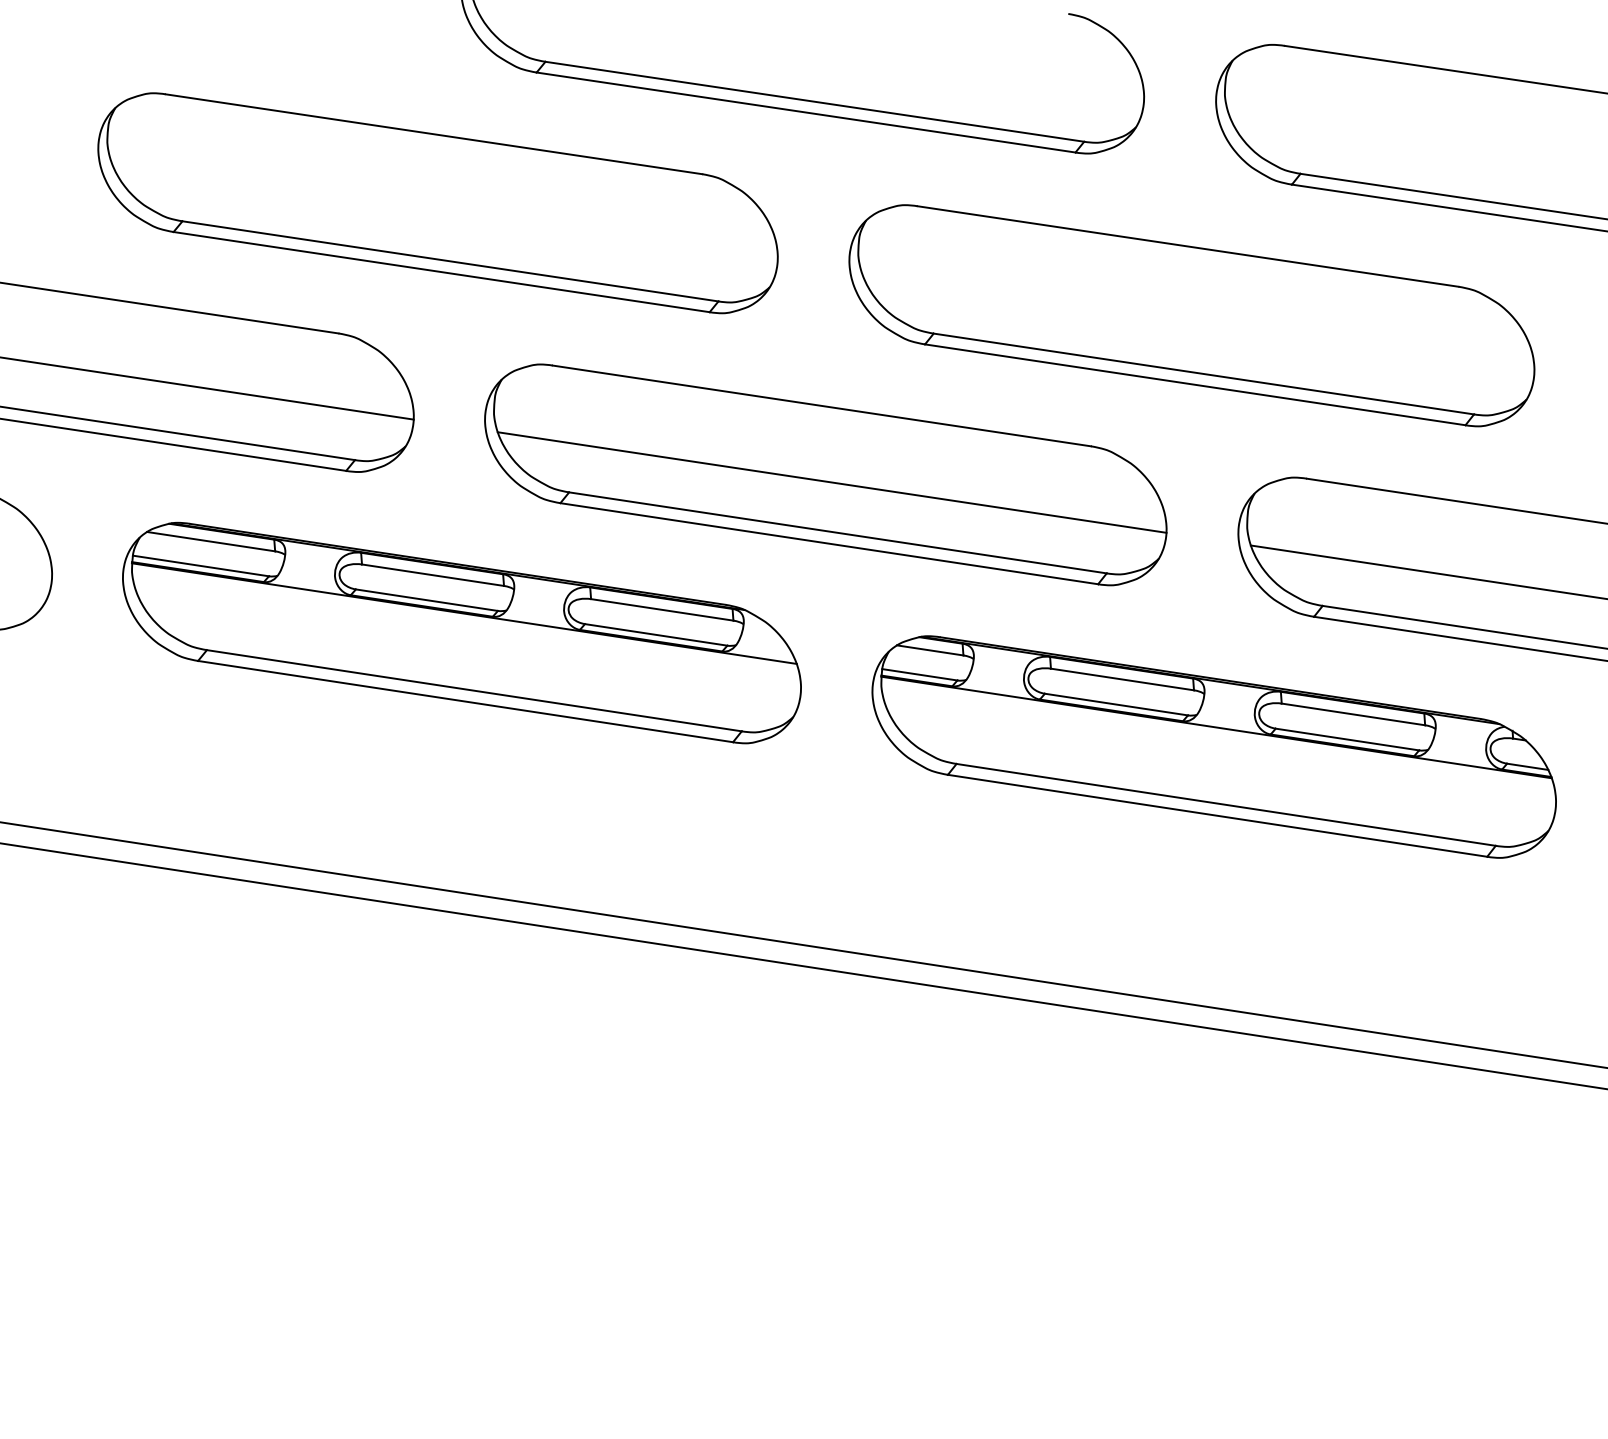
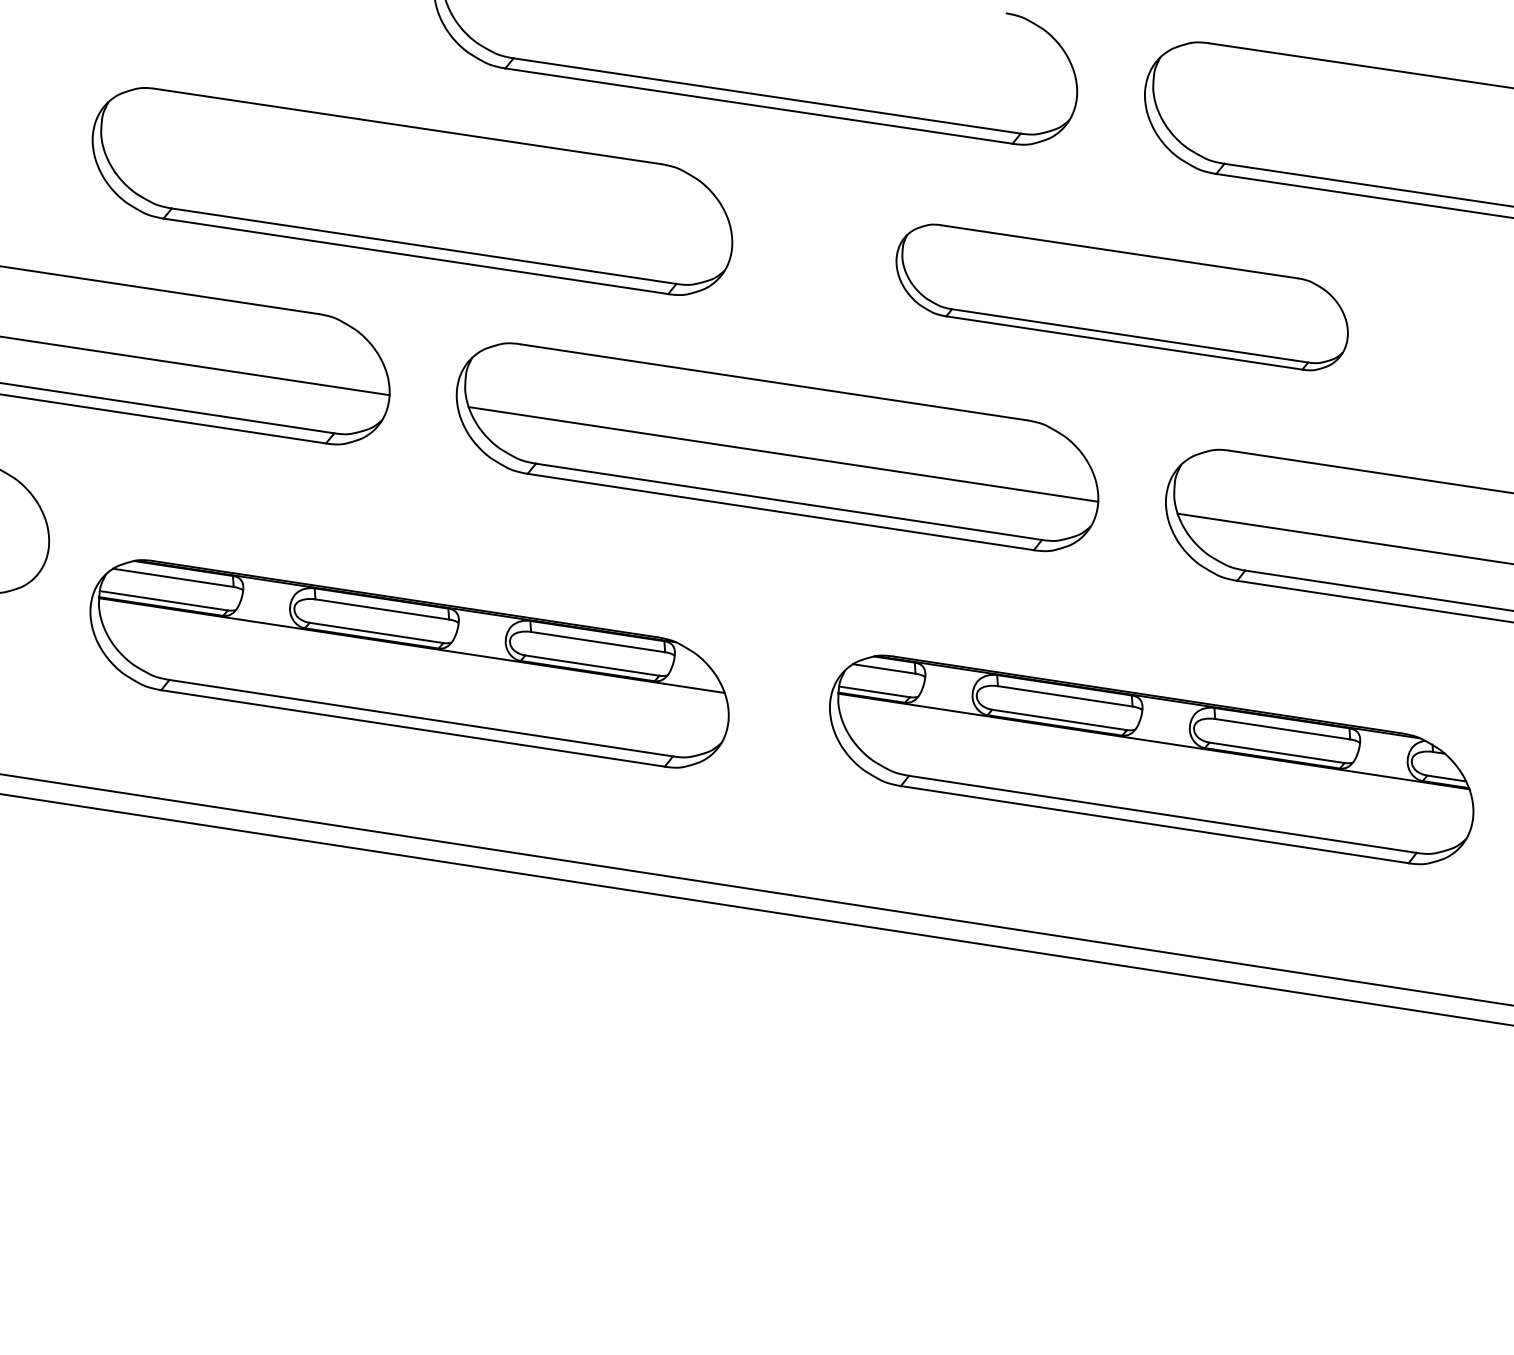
part: (1191, 315) -> (1121, 297), size x0.7
part: (461, 632) -> (409, 663), moved
part: (1213, 746) -> (1150, 759), moved

